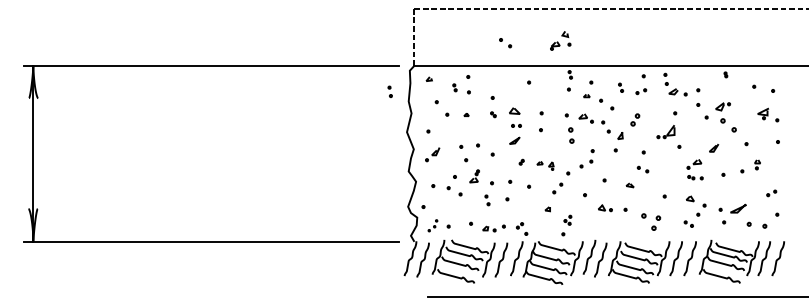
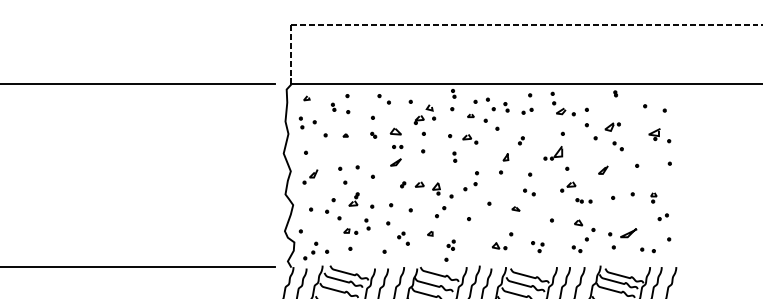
part: (560, 40) -> (424, 114), moved
part: (505, 43) -> (384, 99), moved
part: (389, 91) -> (300, 122), moved
part: (635, 119) -> (521, 140), size x0.62
part: (727, 124) -> (617, 145), size x0.62
part: (605, 126) -> (490, 103), moved
part: (571, 135) -> (454, 156), size x0.62
part: (694, 164) -> (568, 187), moved
part: (757, 164) -> (653, 197), moved
part: (545, 165) -> (427, 188), size x1.43
part: (605, 208) -> (499, 246), moved
part: (650, 221) -> (537, 246), size x0.62
part: (756, 224) -> (647, 249), size x0.71
part: (432, 225) -> (310, 250), size x1.43
part: (489, 228) -> (350, 230), moved
part: (521, 228) -> (402, 238), moved

